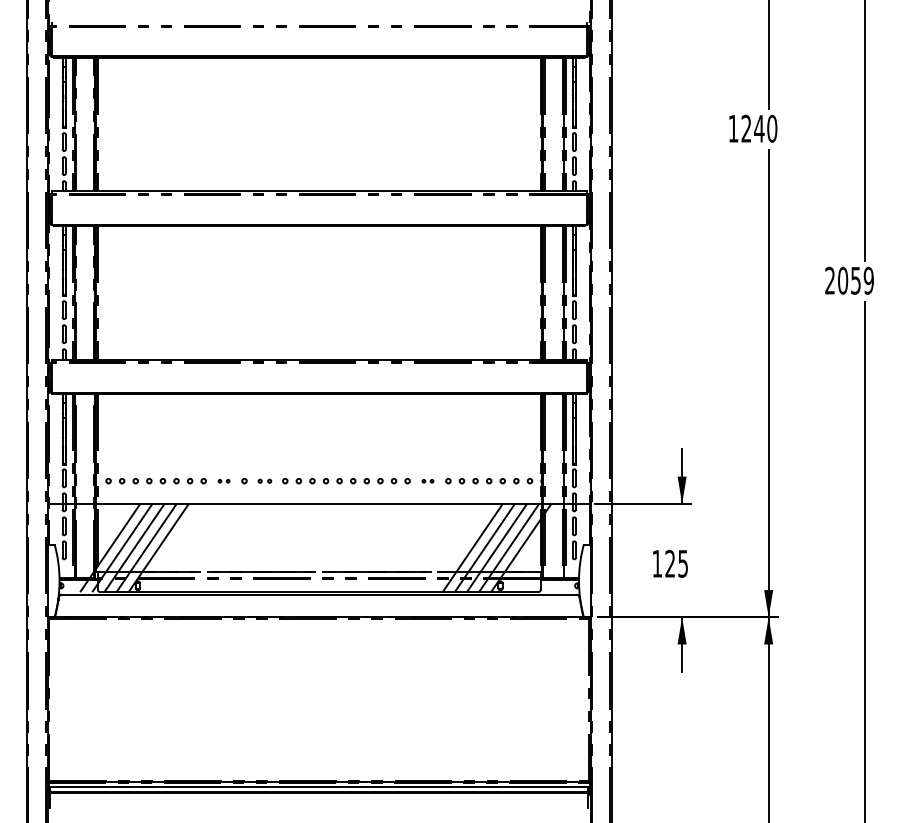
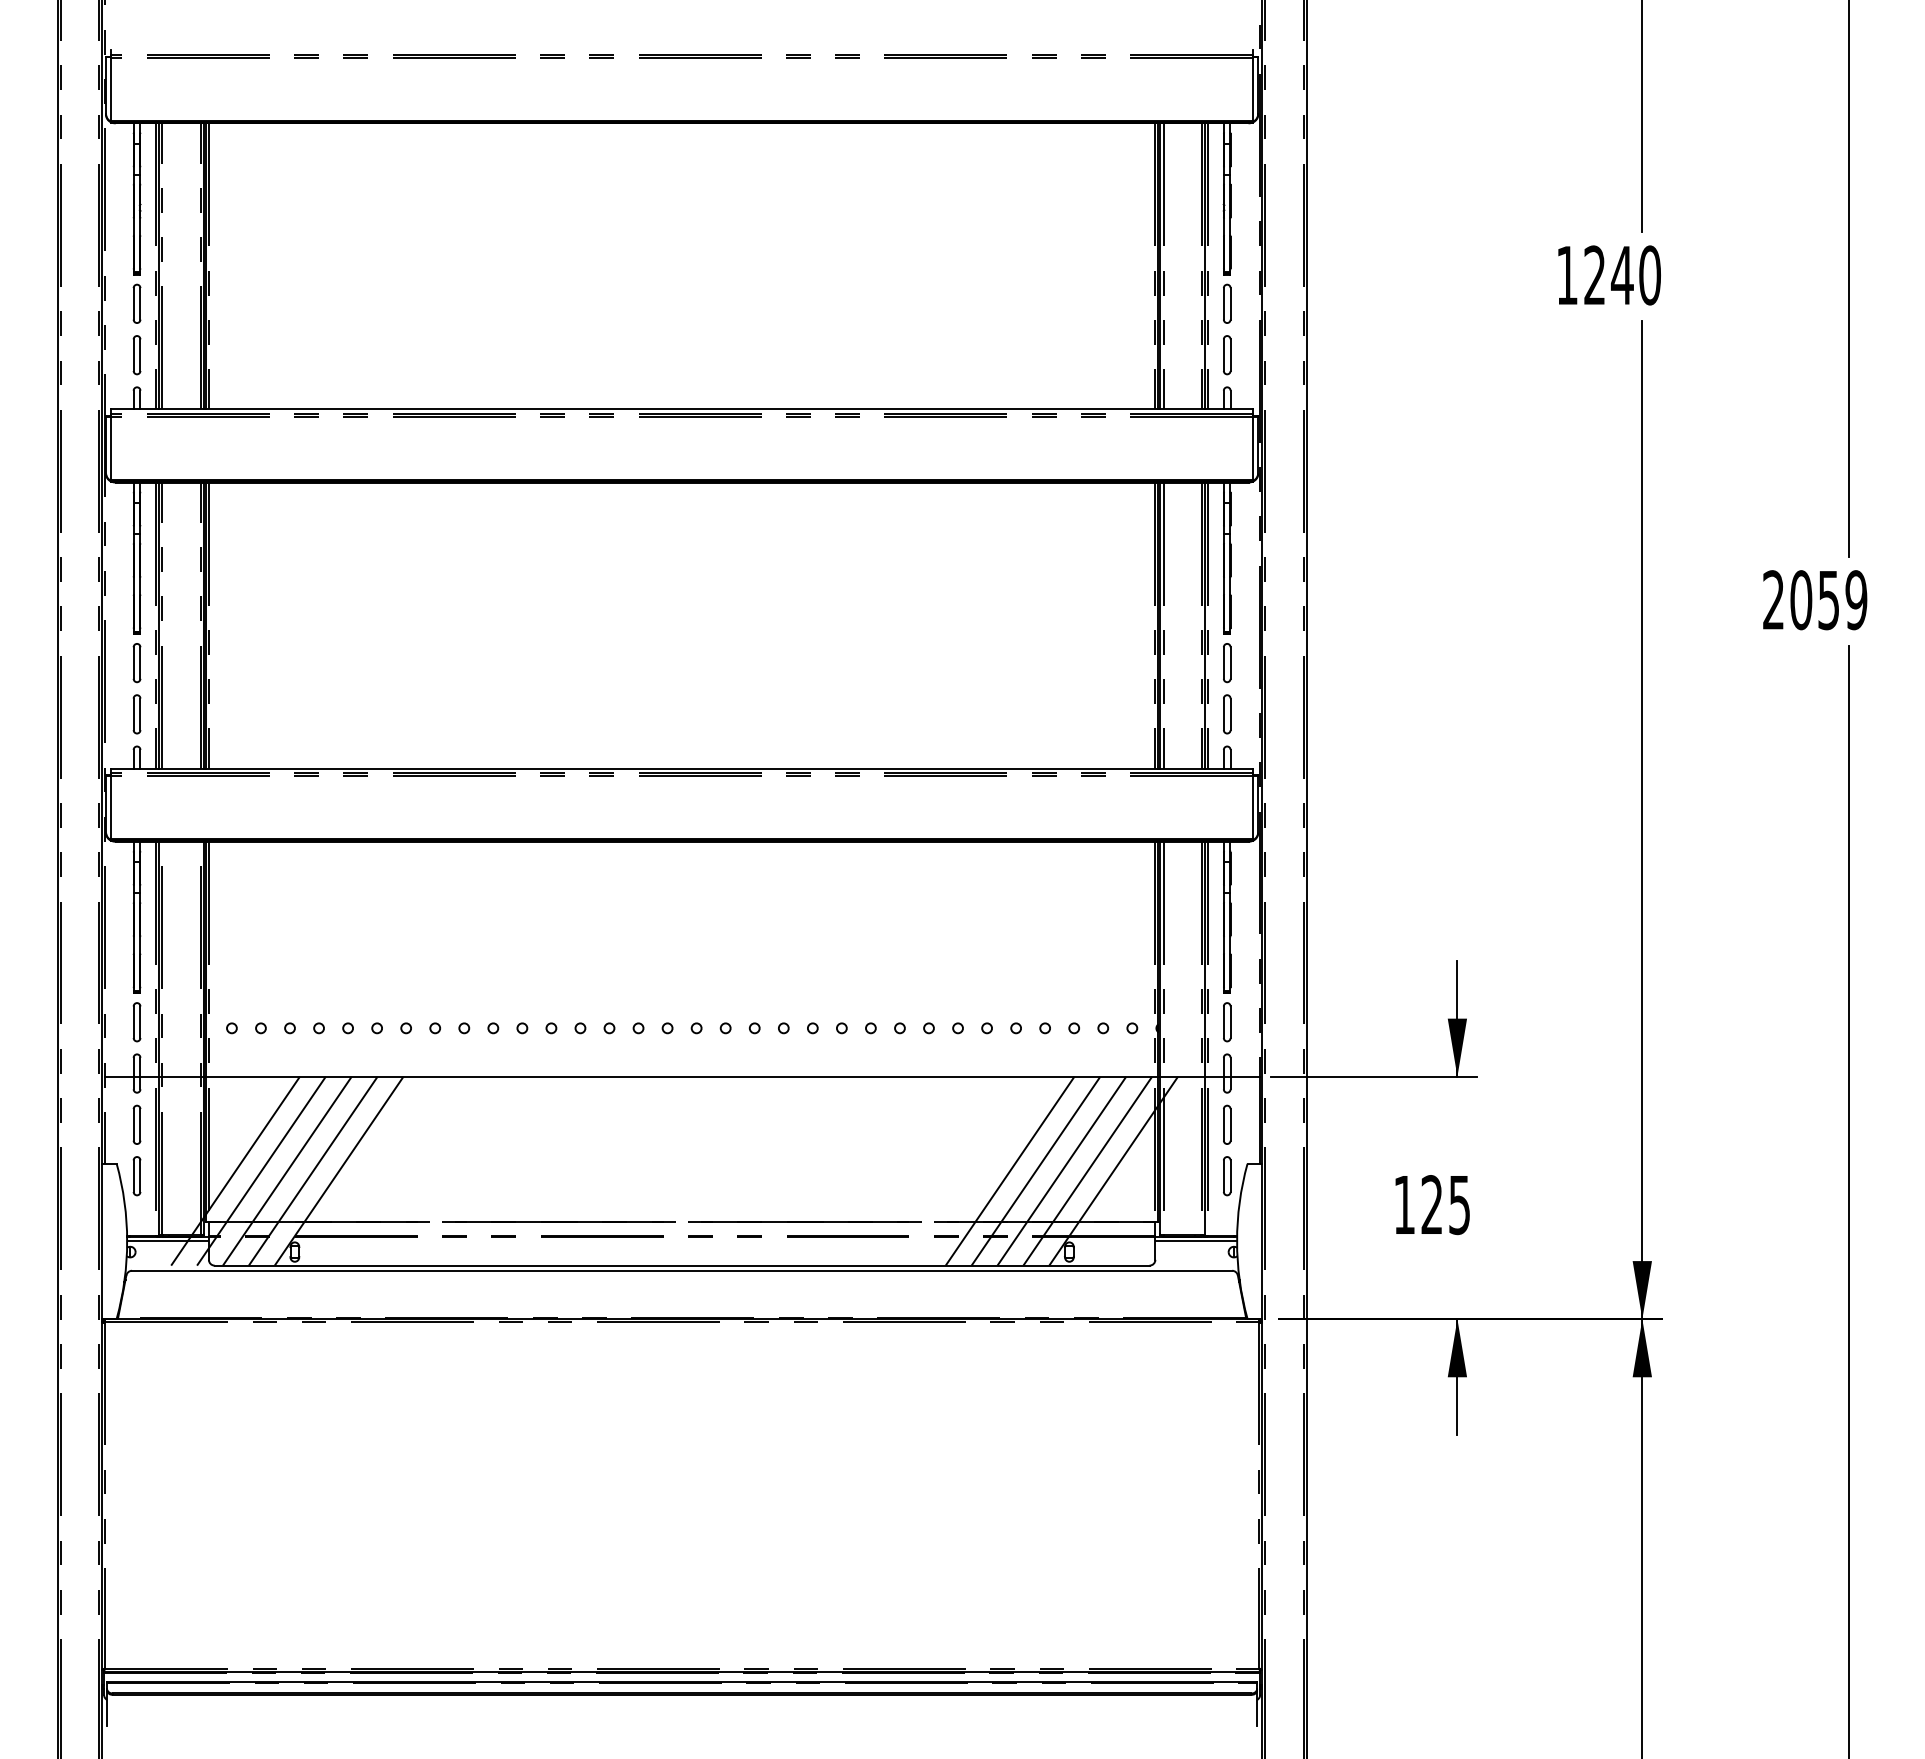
part: (223, 481) -> (477, 1029), size x1.67
part: (264, 481) -> (565, 1029), size x1.43
part: (427, 481) -> (913, 1029), size x1.67

